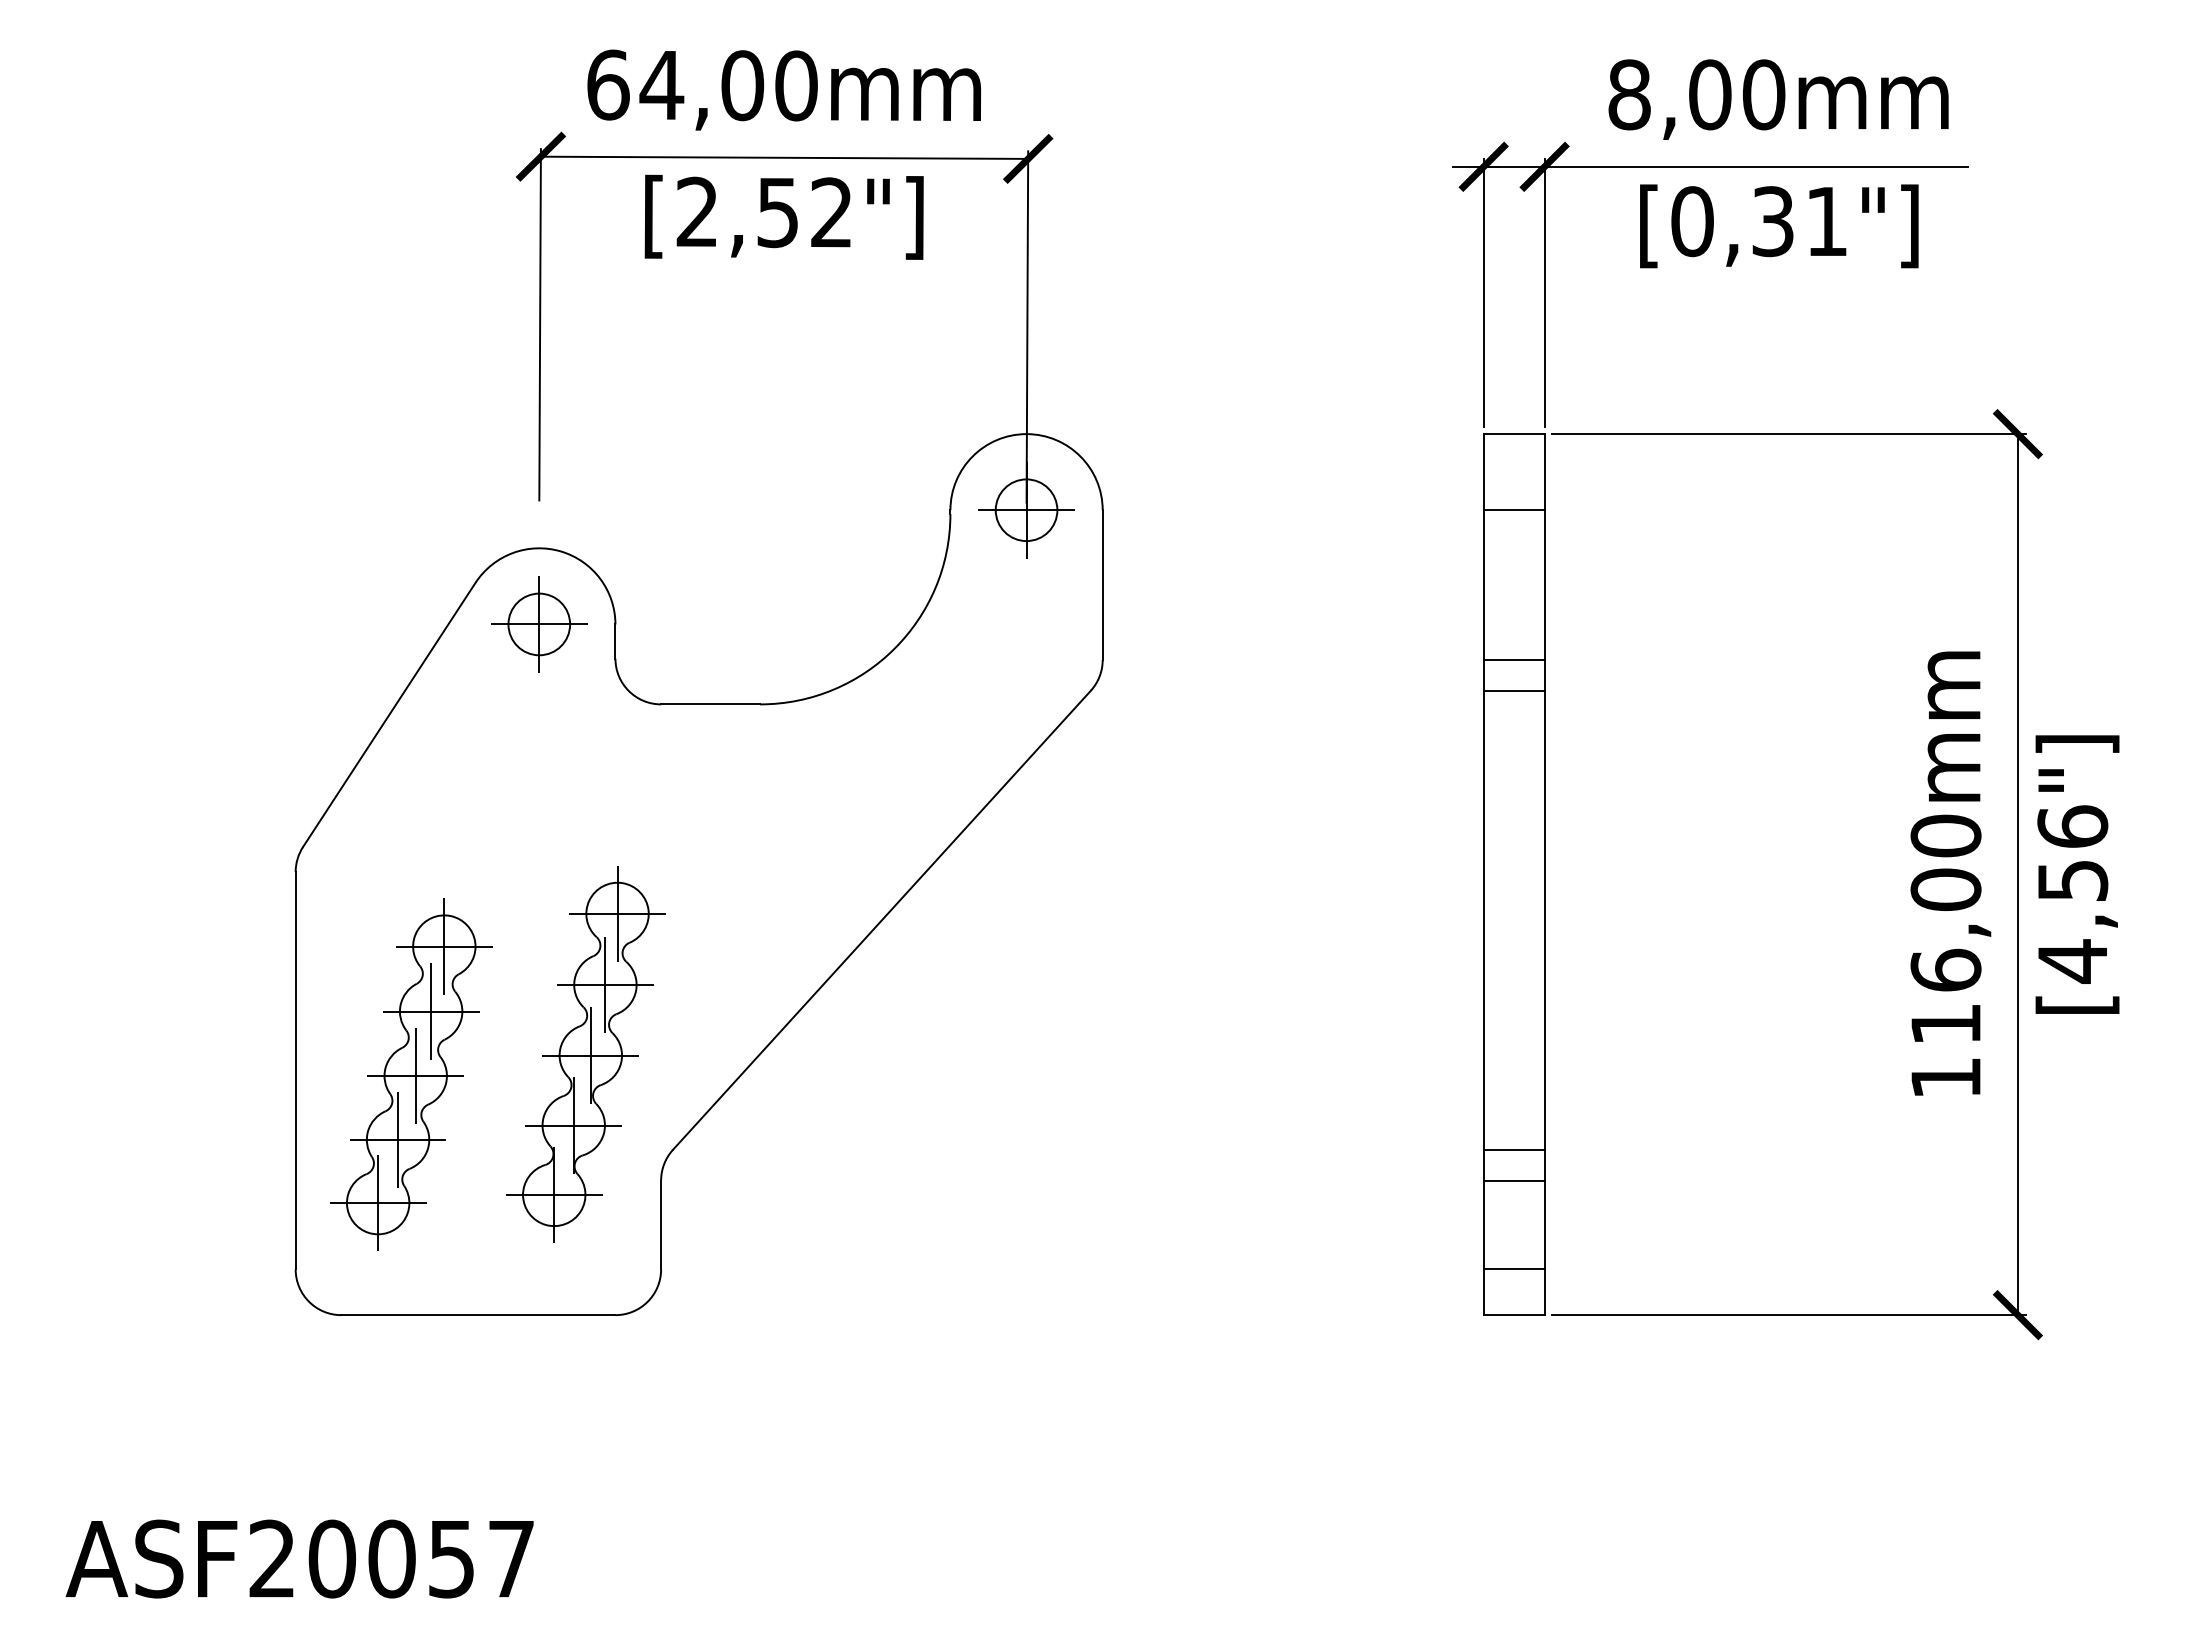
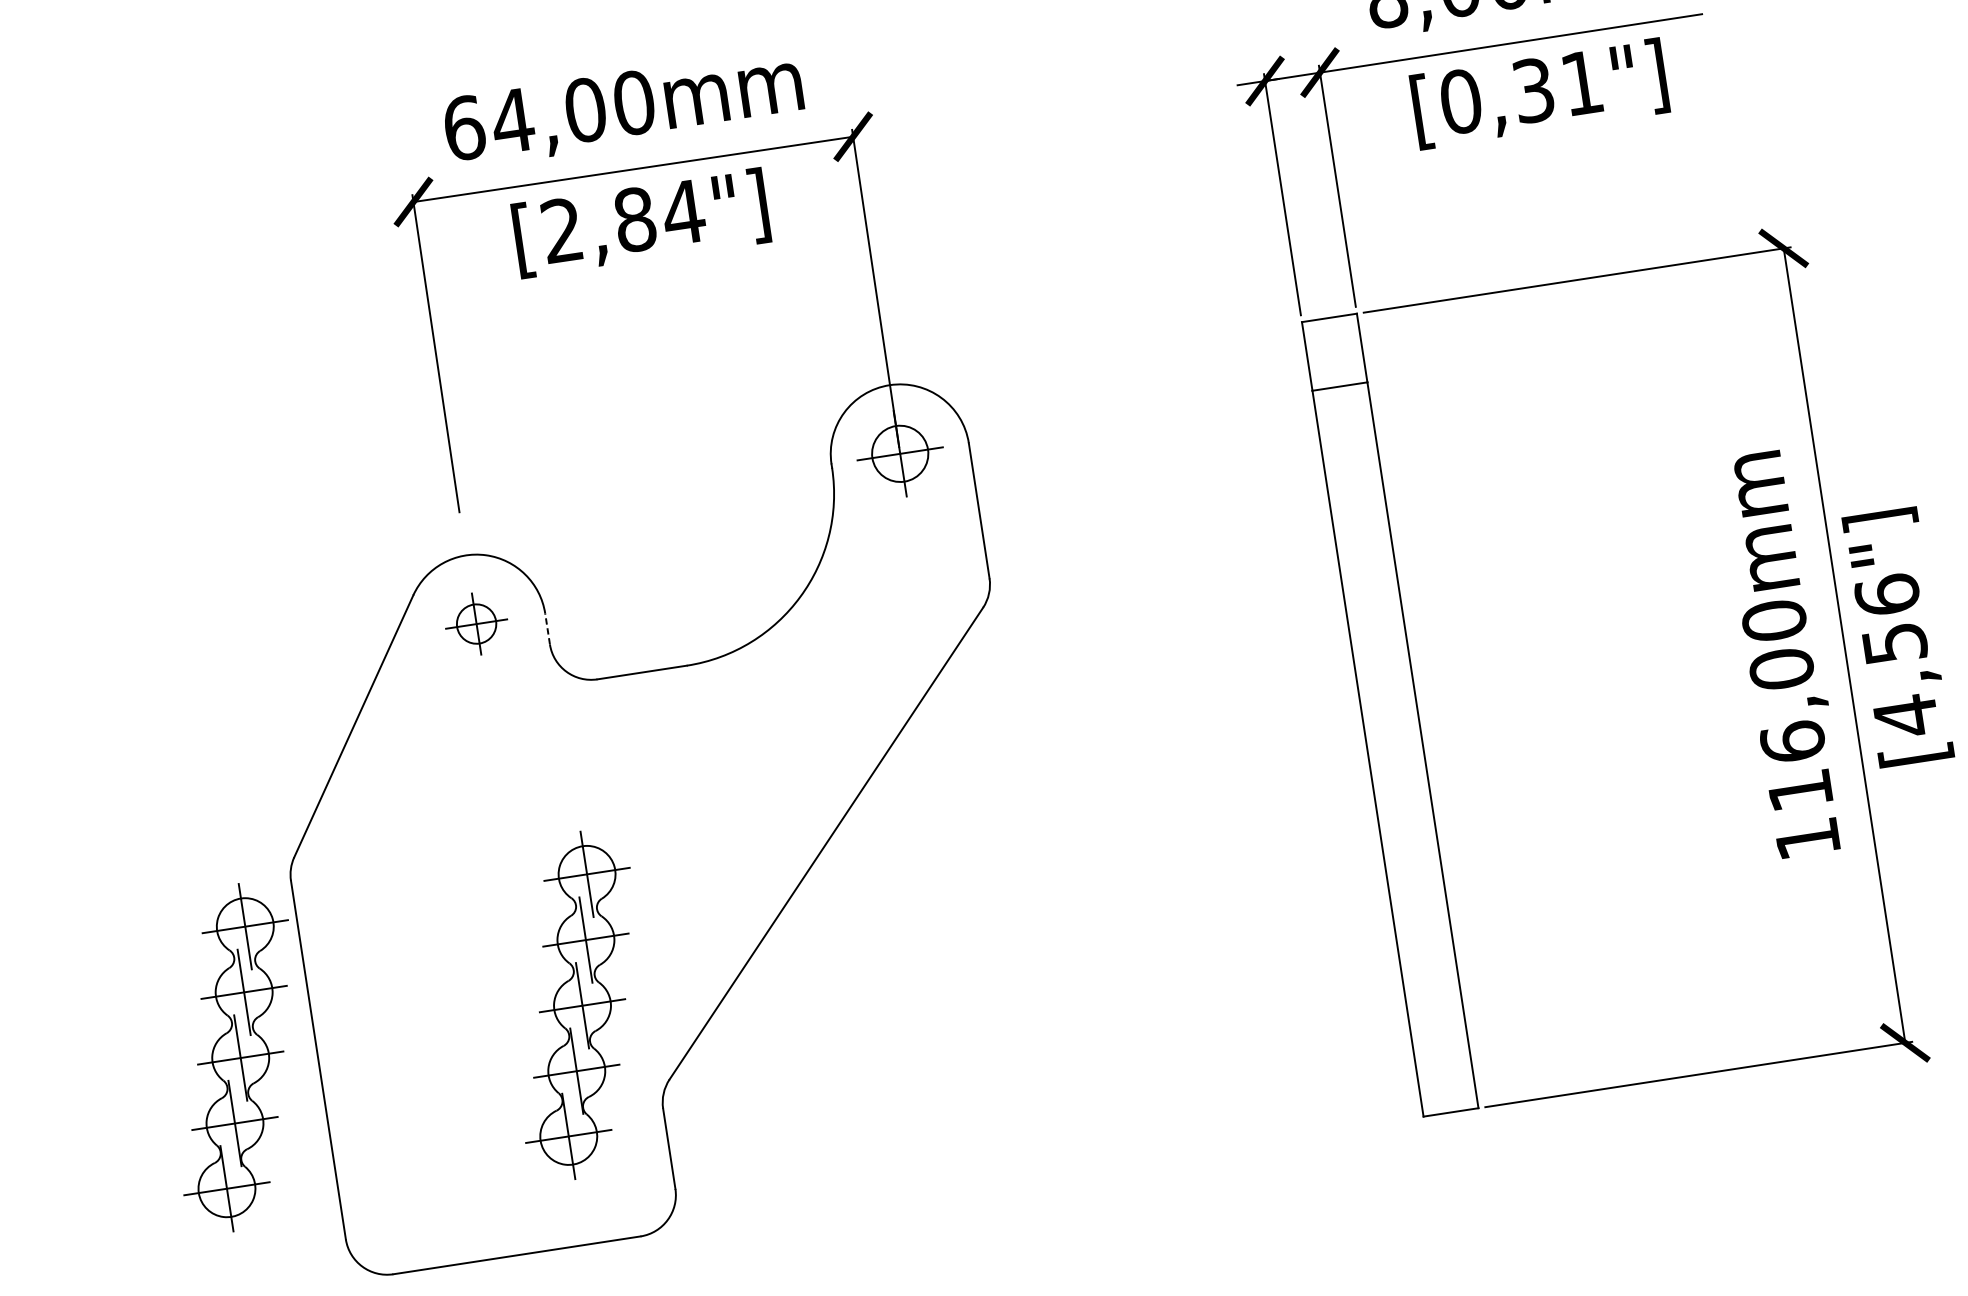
text: (805, 212) -> (659, 215), [2,52"] -> [2,84"]
part: (539, 624) -> (476, 624), size x0.7
line: (615, 641) -> (547, 628), solid -> dashed
line: (1513, 660) -> (1360, 522), removed
line: (1513, 690) -> (1364, 549), removed
part: (206, 1054) -> (235, 1057), added
part: (411, 1074) -> (423, 1047), removed
line: (1513, 1149) -> (1427, 963), removed
line: (1513, 1180) -> (1431, 991), removed
line: (1513, 1269) -> (1444, 1071), removed

